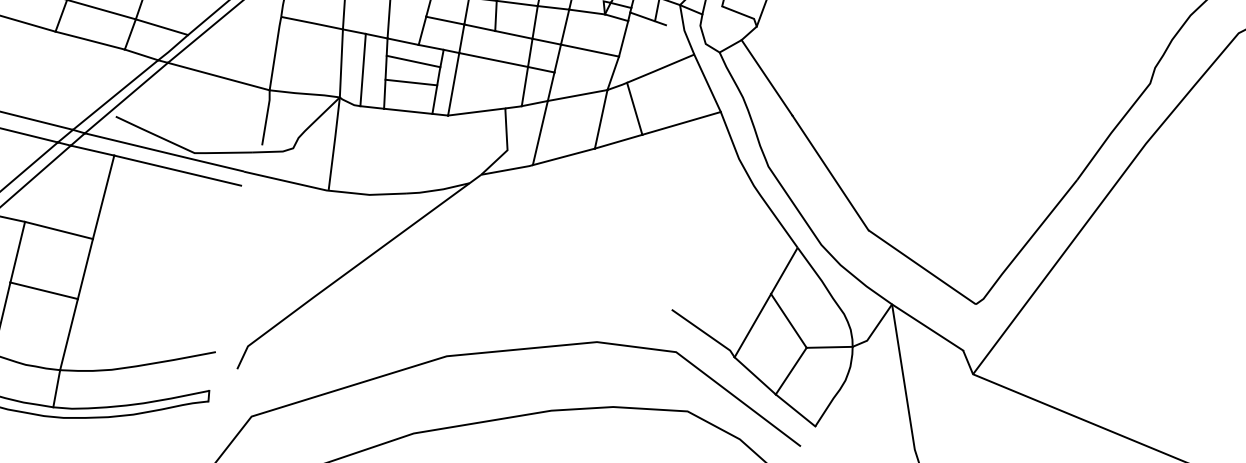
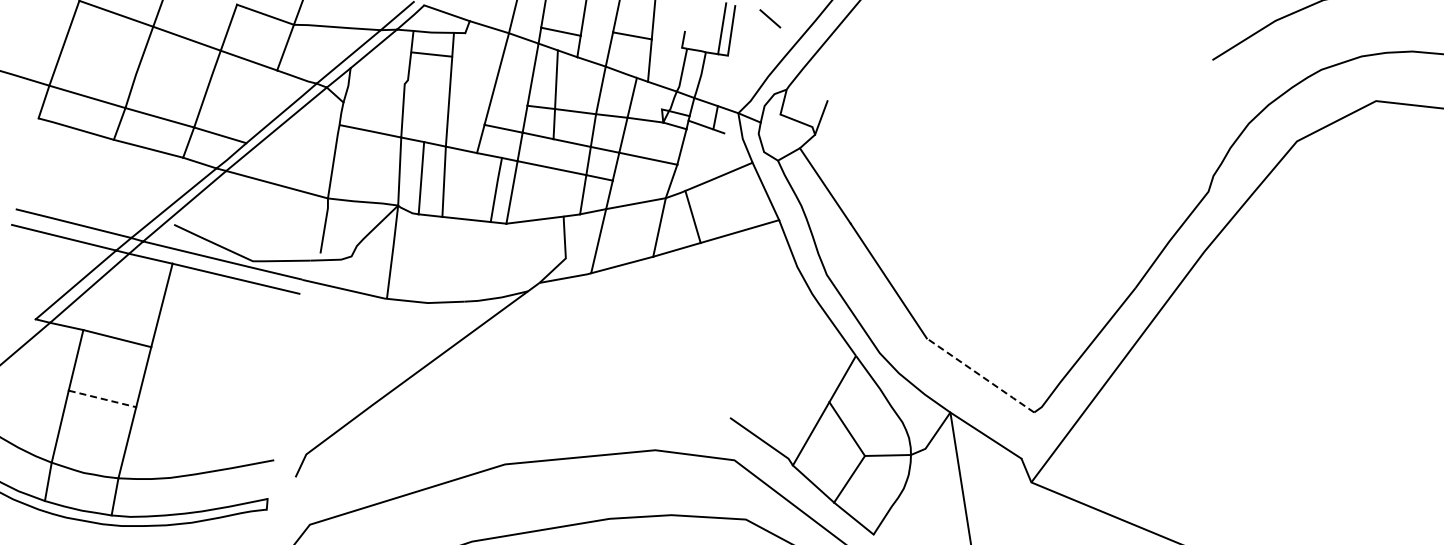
line: (413, 61) -> (471, 169), removed
line: (411, 82) -> (469, 190), removed
line: (923, 267) -> (981, 375), solid -> dashed
line: (44, 290) -> (102, 398), solid -> dashed

